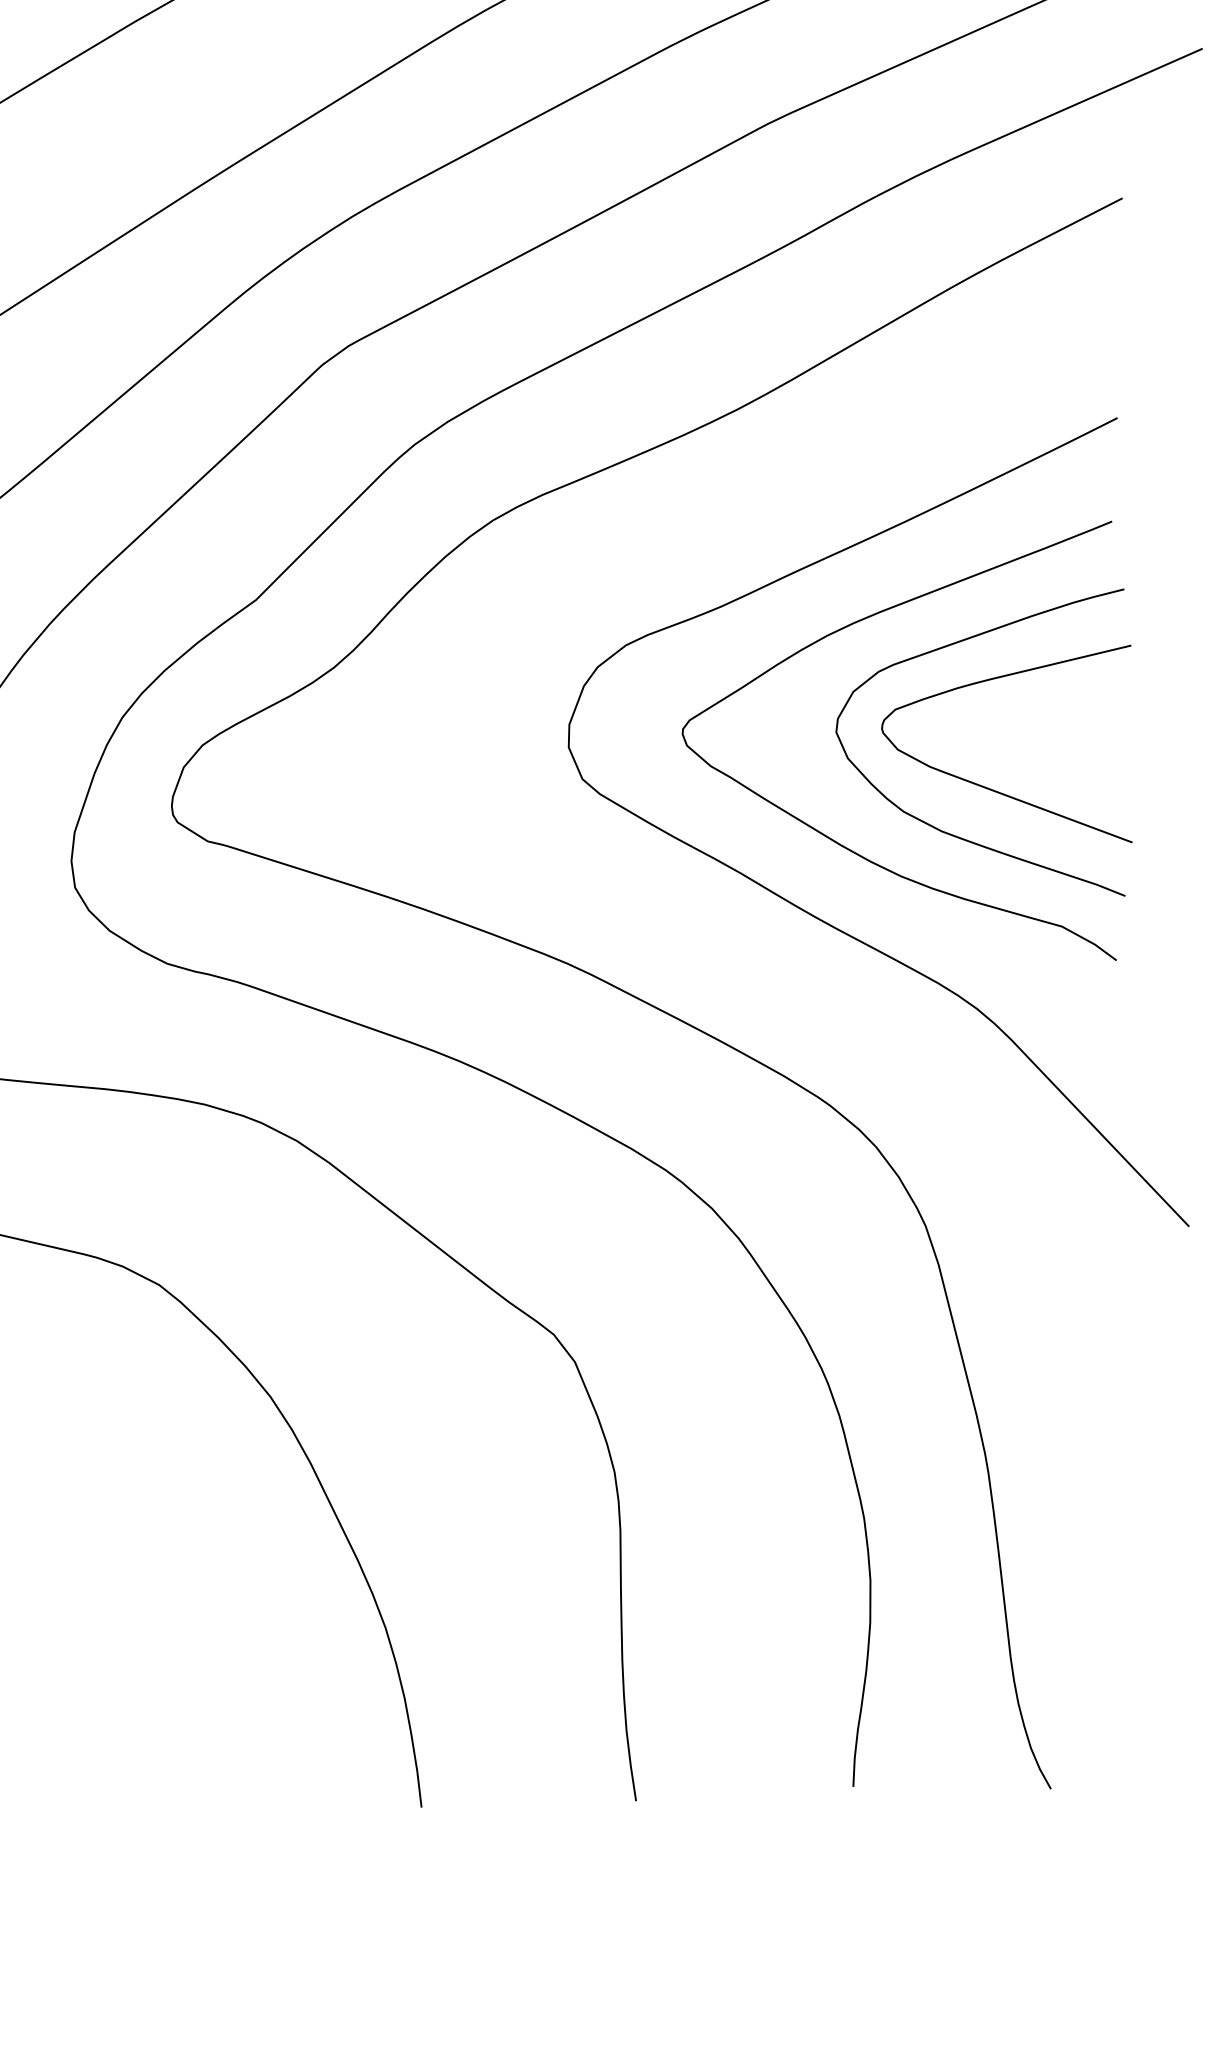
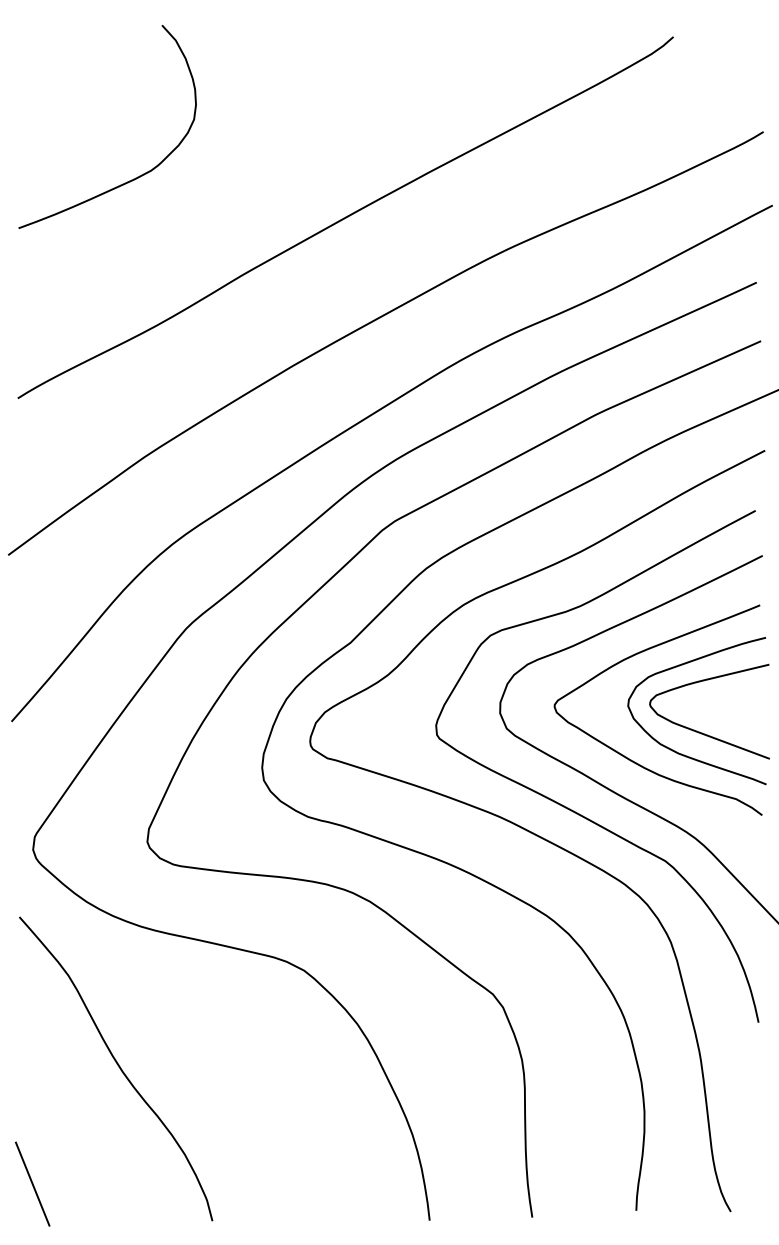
curve: (719, 948) -> (572, 809), added

